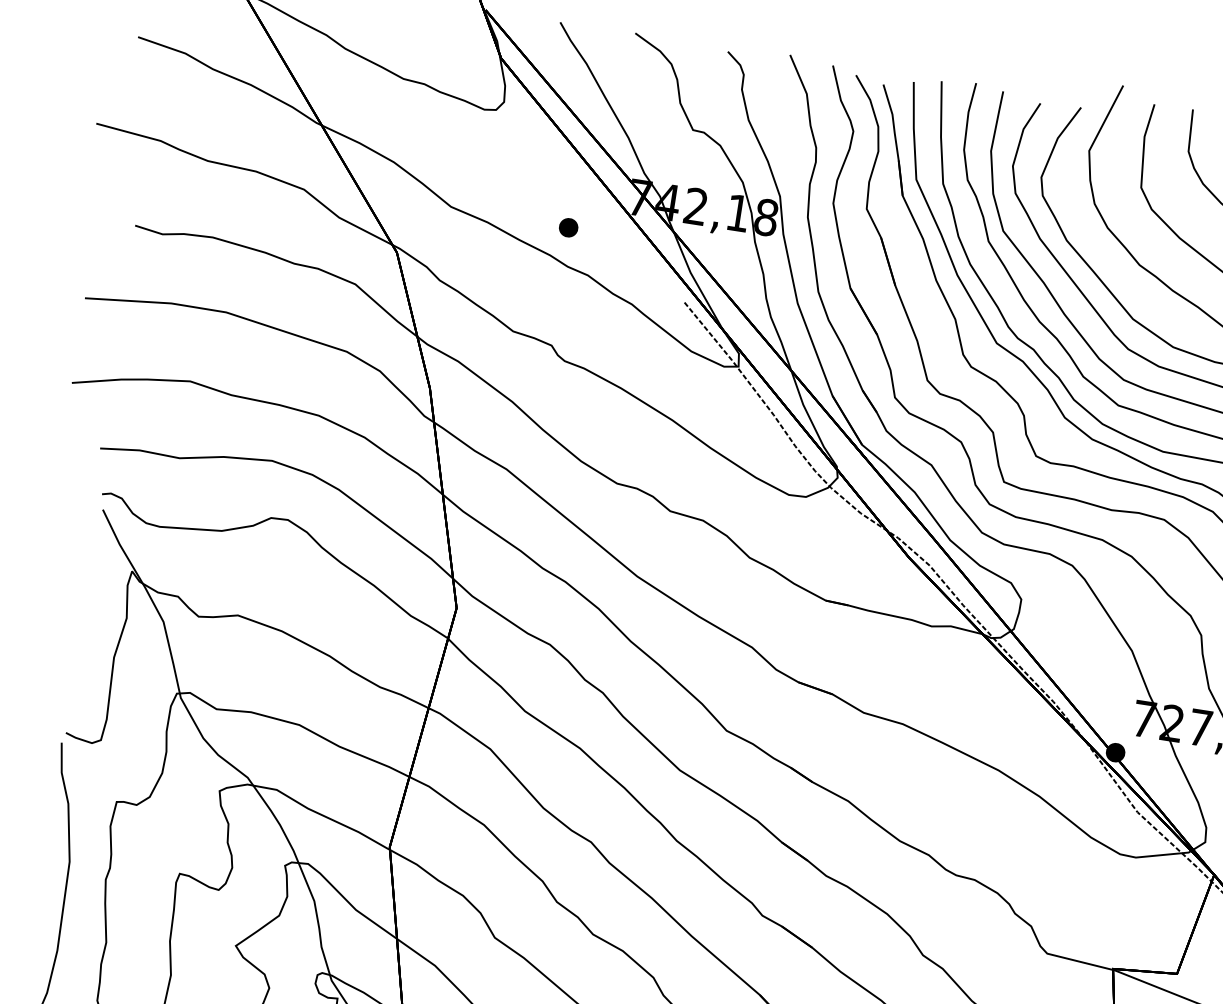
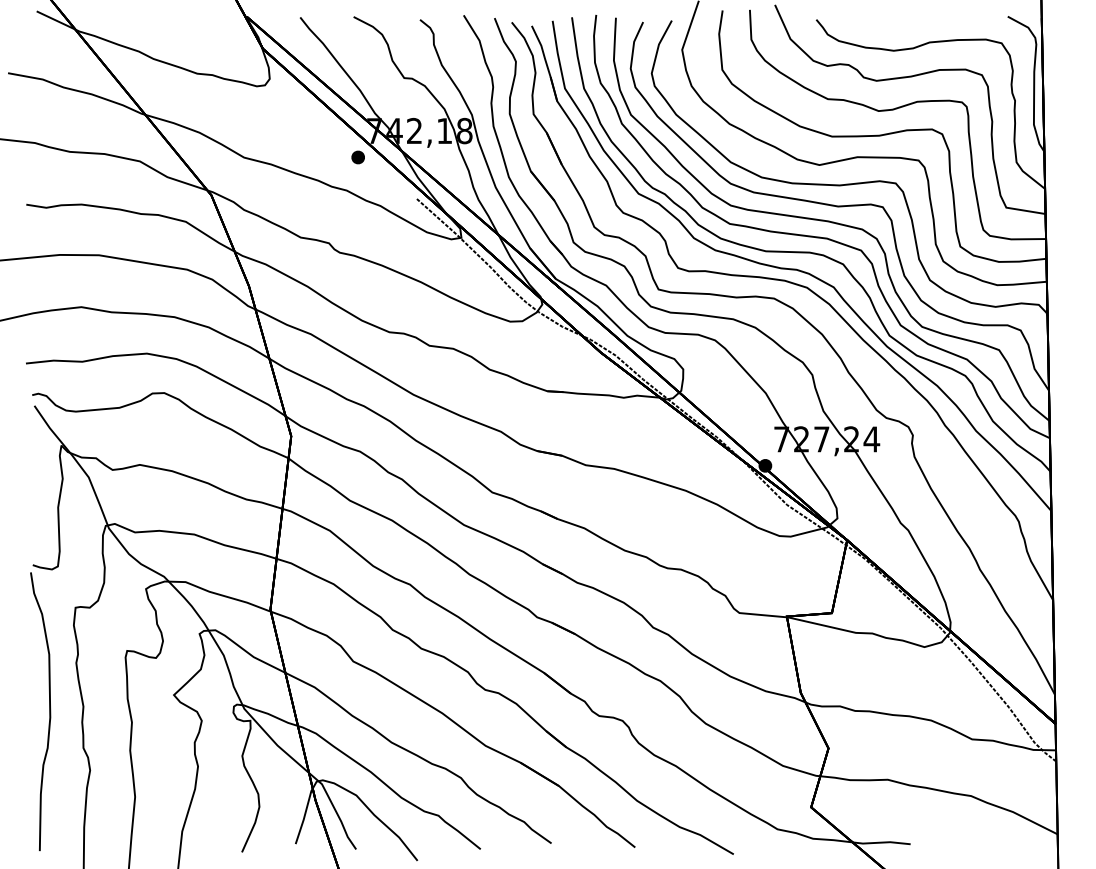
part: (567, 227) -> (357, 157), moved

